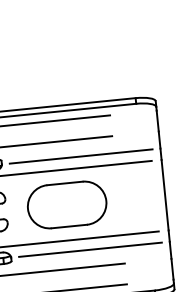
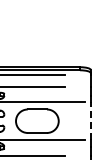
line: (81, 155) -> (47, 95), removed
line: (164, 193) -> (90, 120), solid -> dashed
line: (90, 249) -> (47, 146), removed

